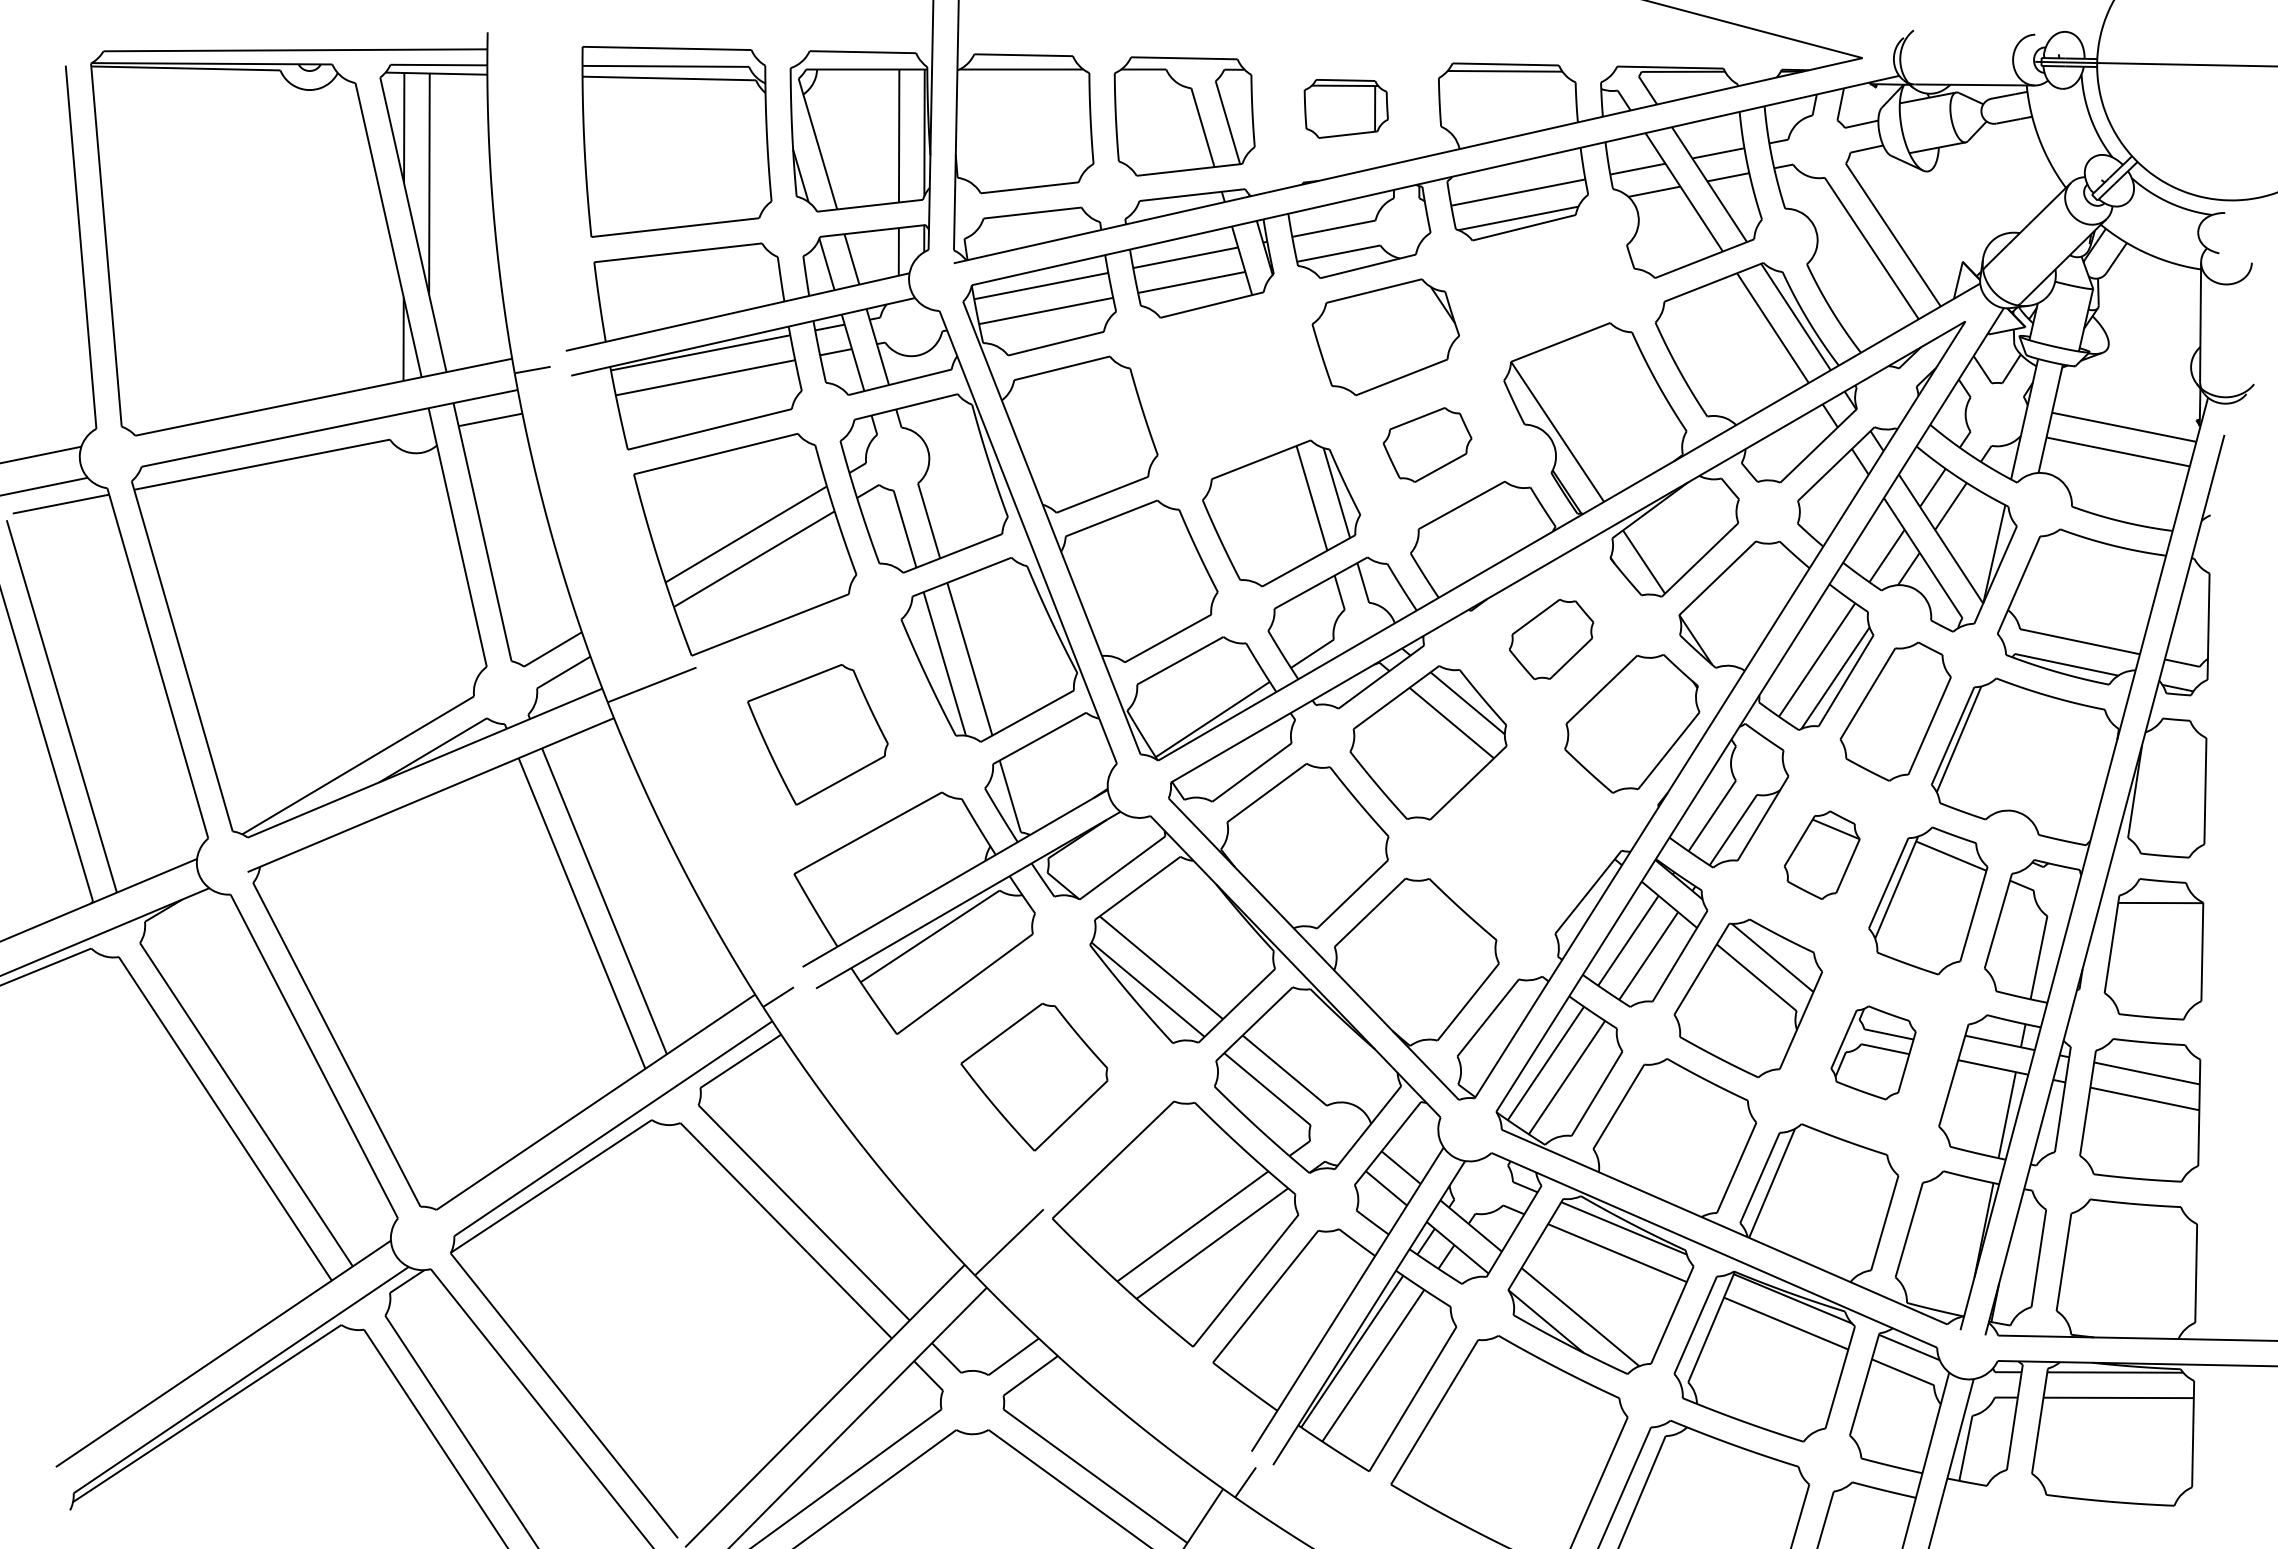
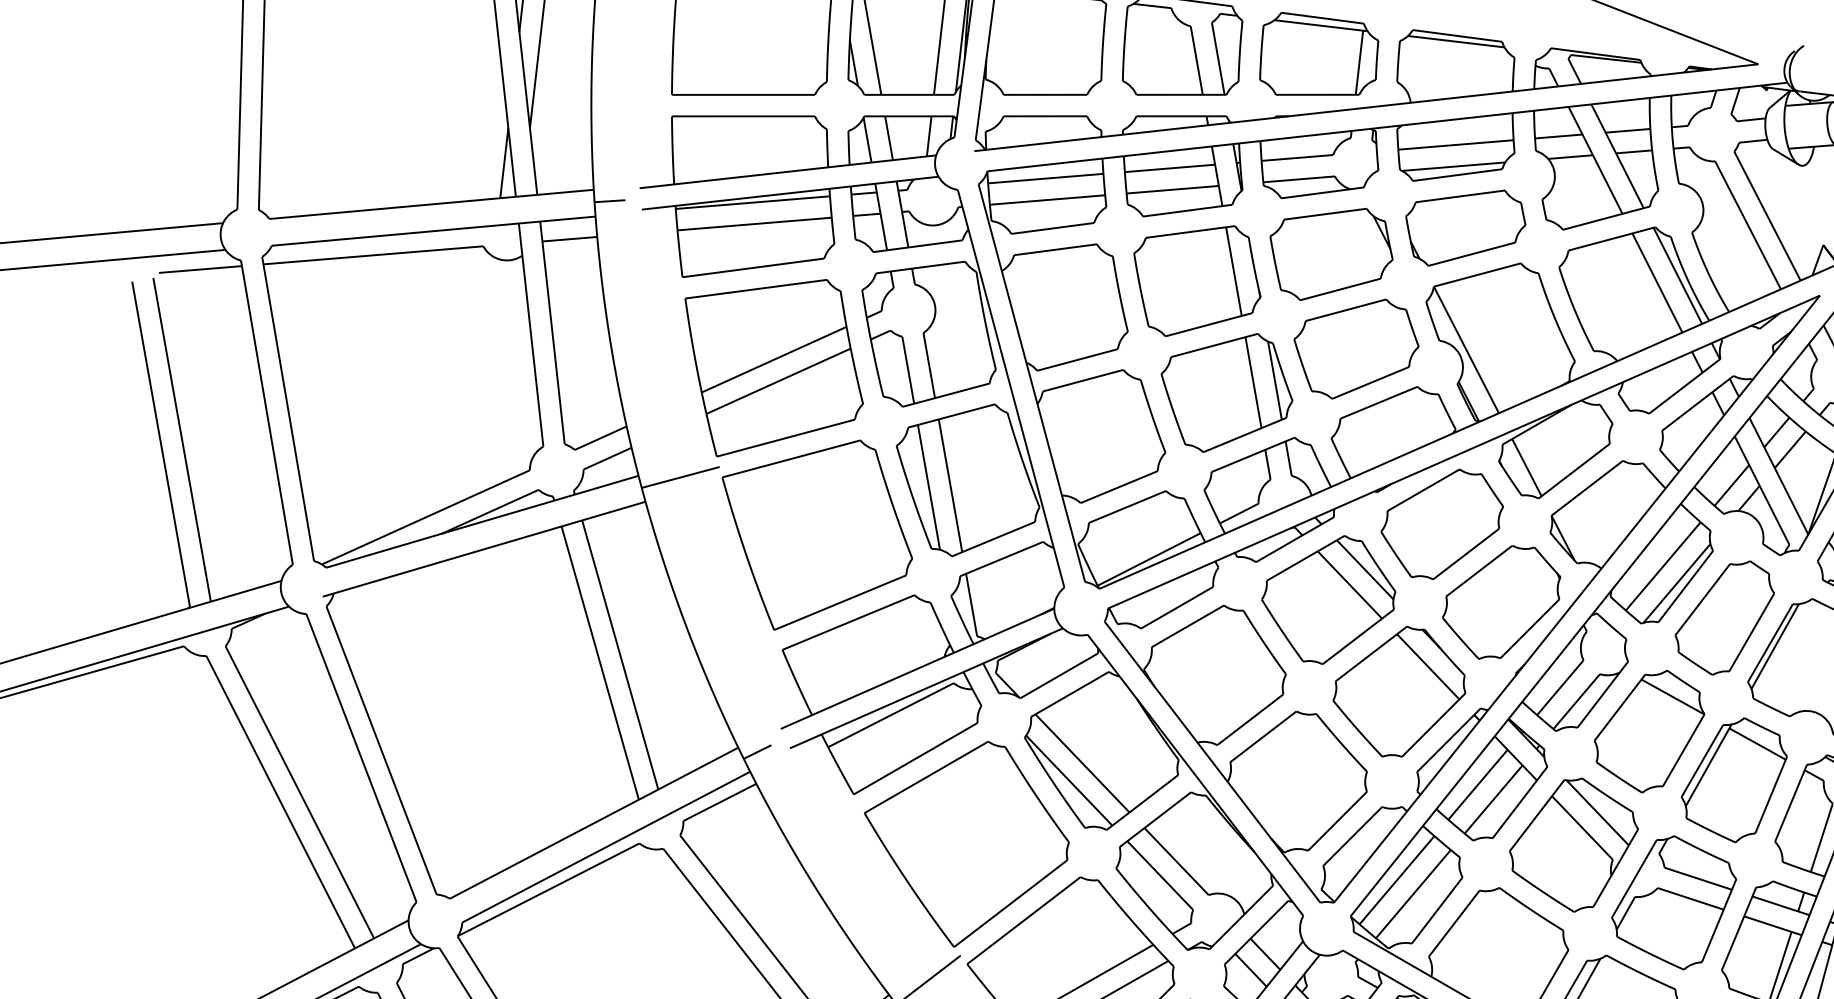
part: (1346, 108) -> (1319, 57), size x1.67
part: (1539, 288) -> (1464, 227), added
part: (1231, 386) -> (1196, 281), added
part: (1427, 444) -> (1355, 348), size x1.67
part: (1551, 639) -> (1441, 524), size x1.67
part: (817, 734) -> (815, 534), size x1.67
part: (1524, 842) -> (1399, 692), added
part: (1821, 855) -> (1648, 731), size x1.67
part: (1873, 1052) -> (1673, 901), size x1.67
part: (1034, 1076) -> (965, 842), size x1.67

